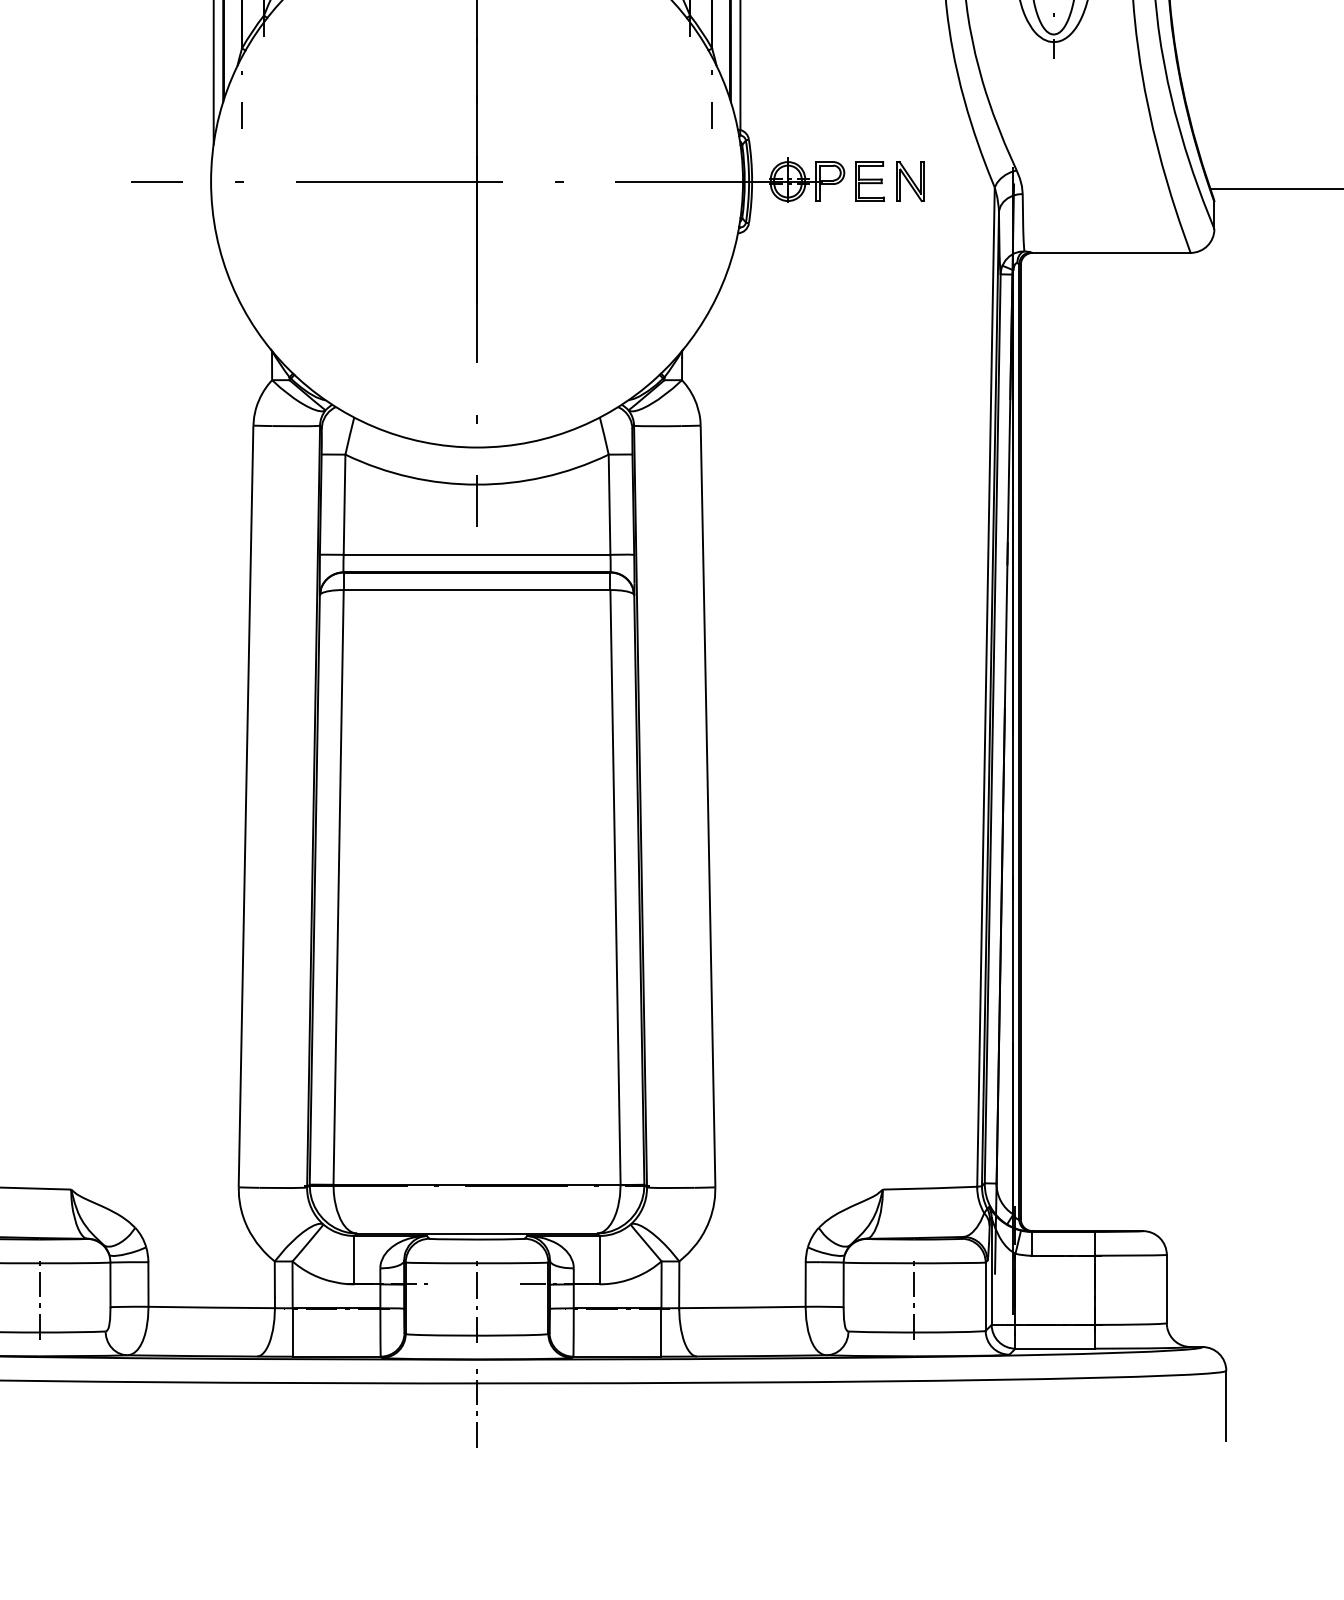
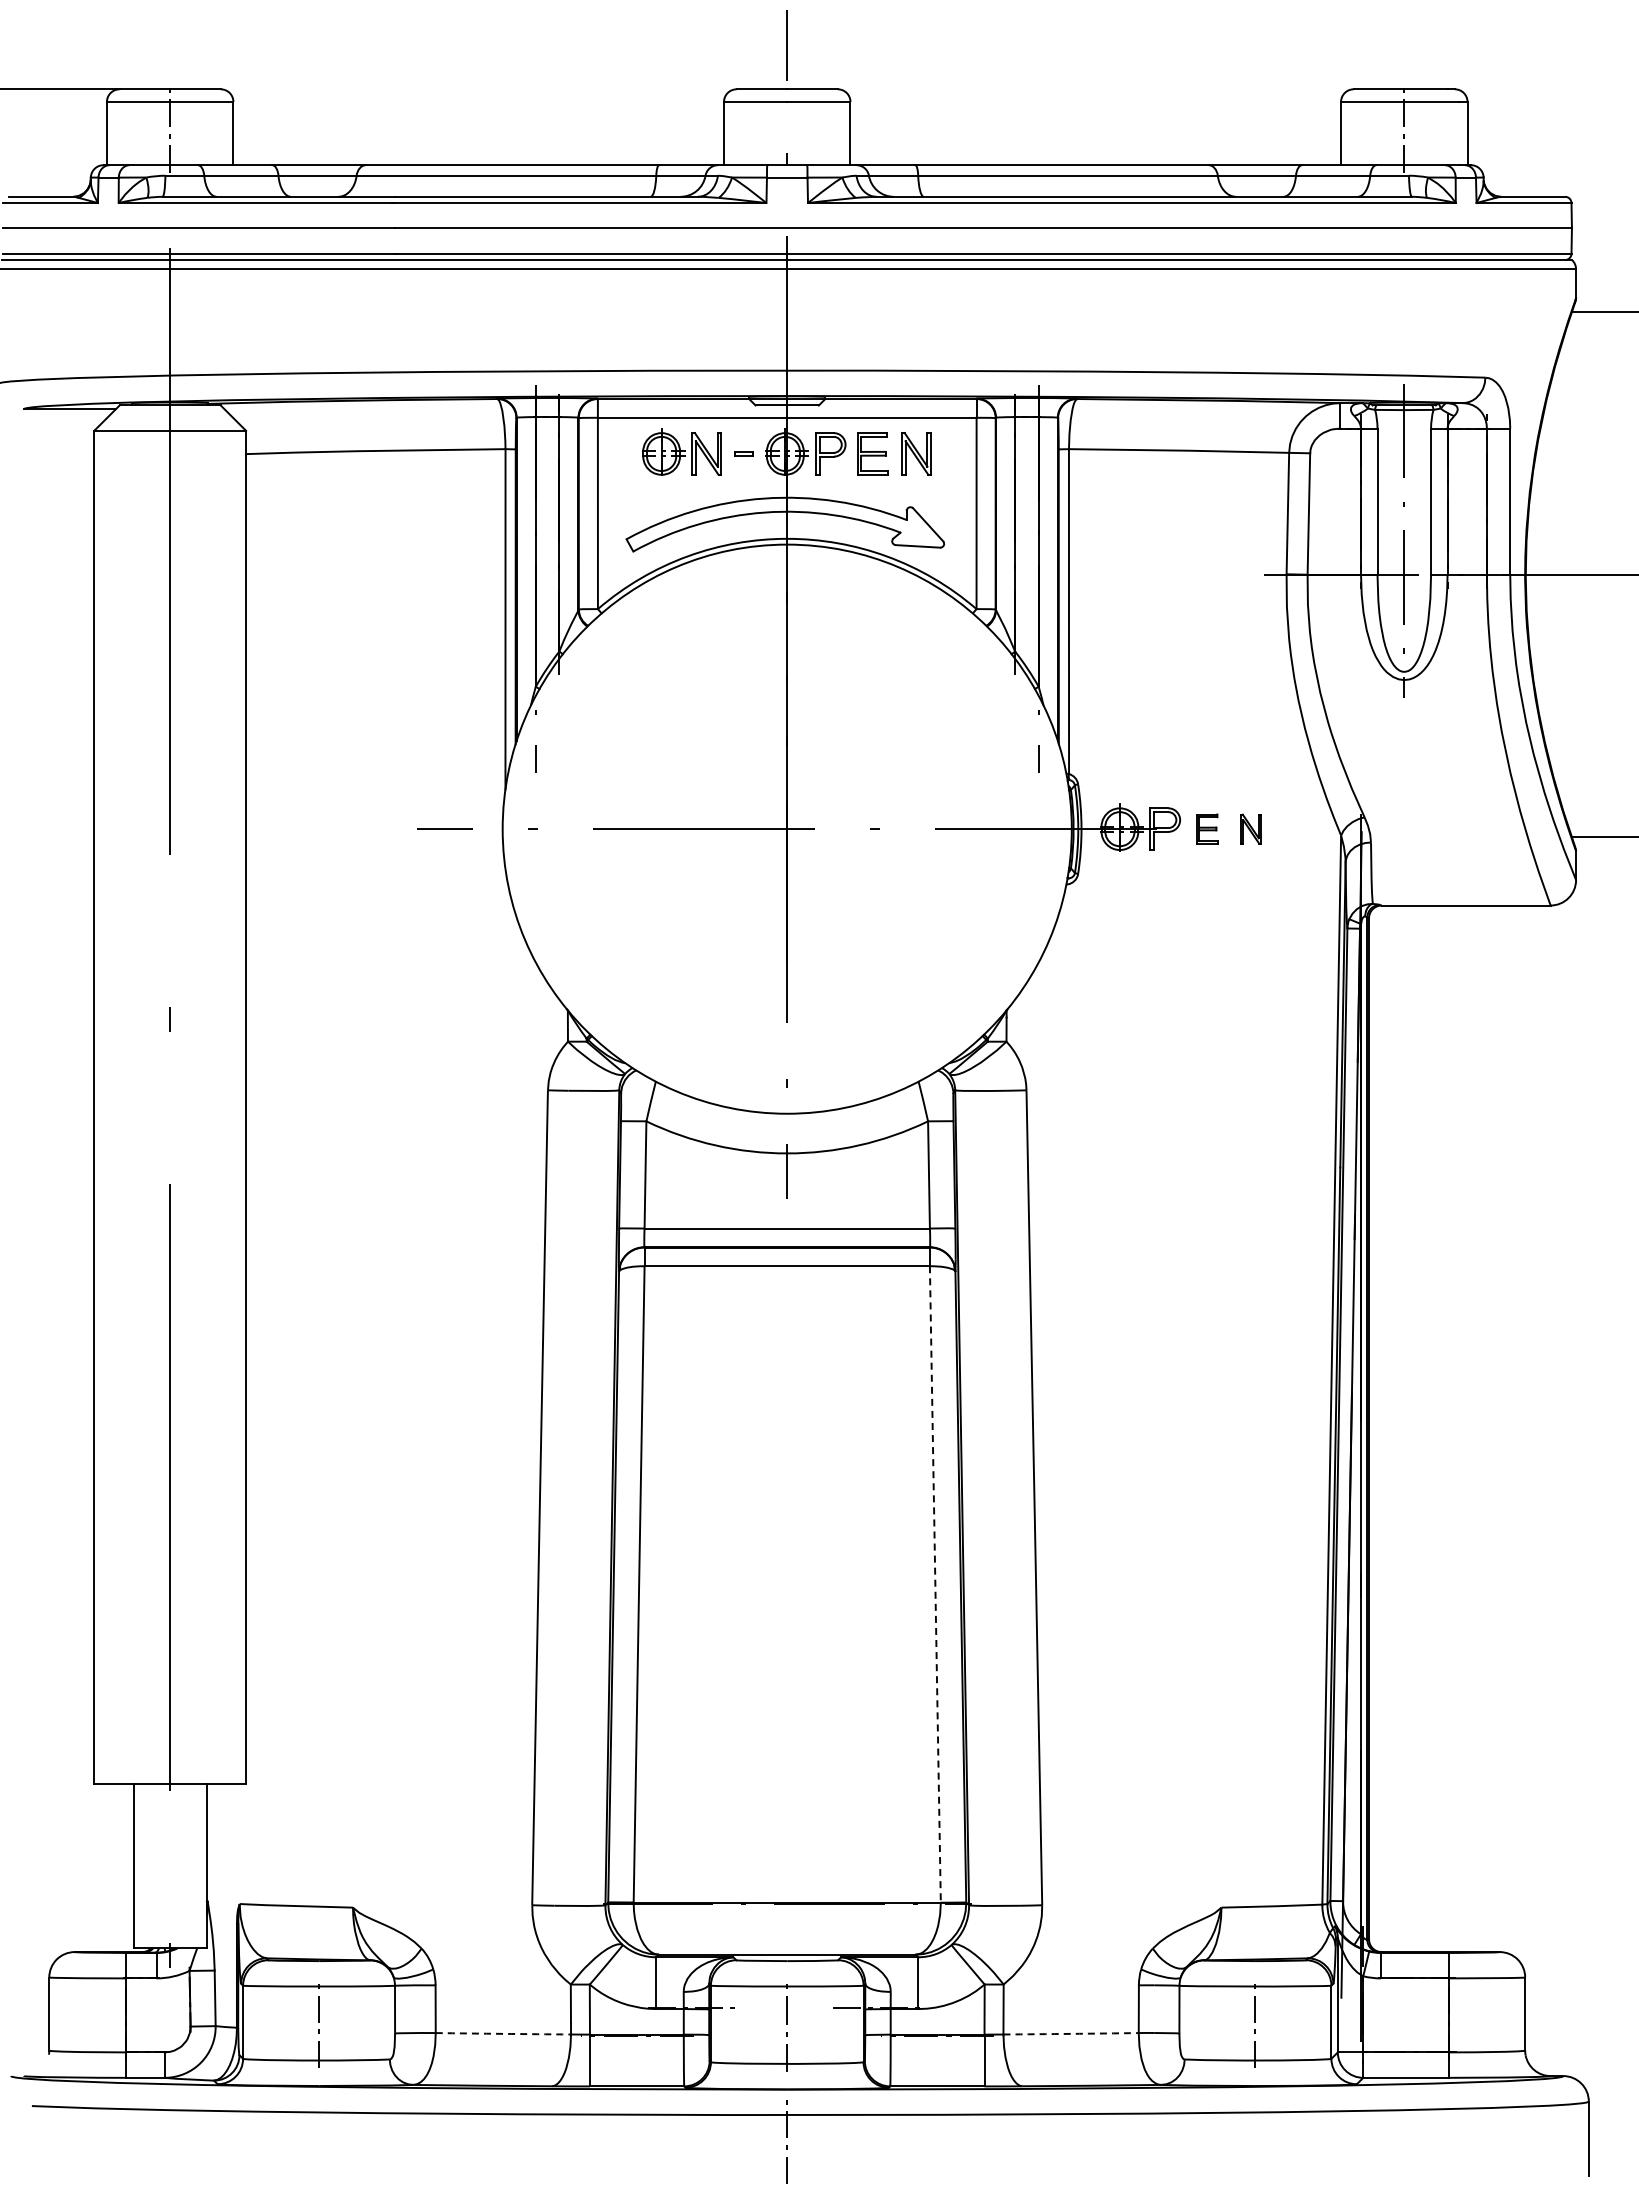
part: (869, 180) -> (1207, 828), size x0.7
part: (910, 181) -> (1250, 829), size x0.7
line: (615, 888) -> (935, 1585), solid -> dashed
arc: (211, 1307) -> (503, 2033), solid -> dashed
arc: (742, 1307) -> (1071, 2033), solid -> dashed

